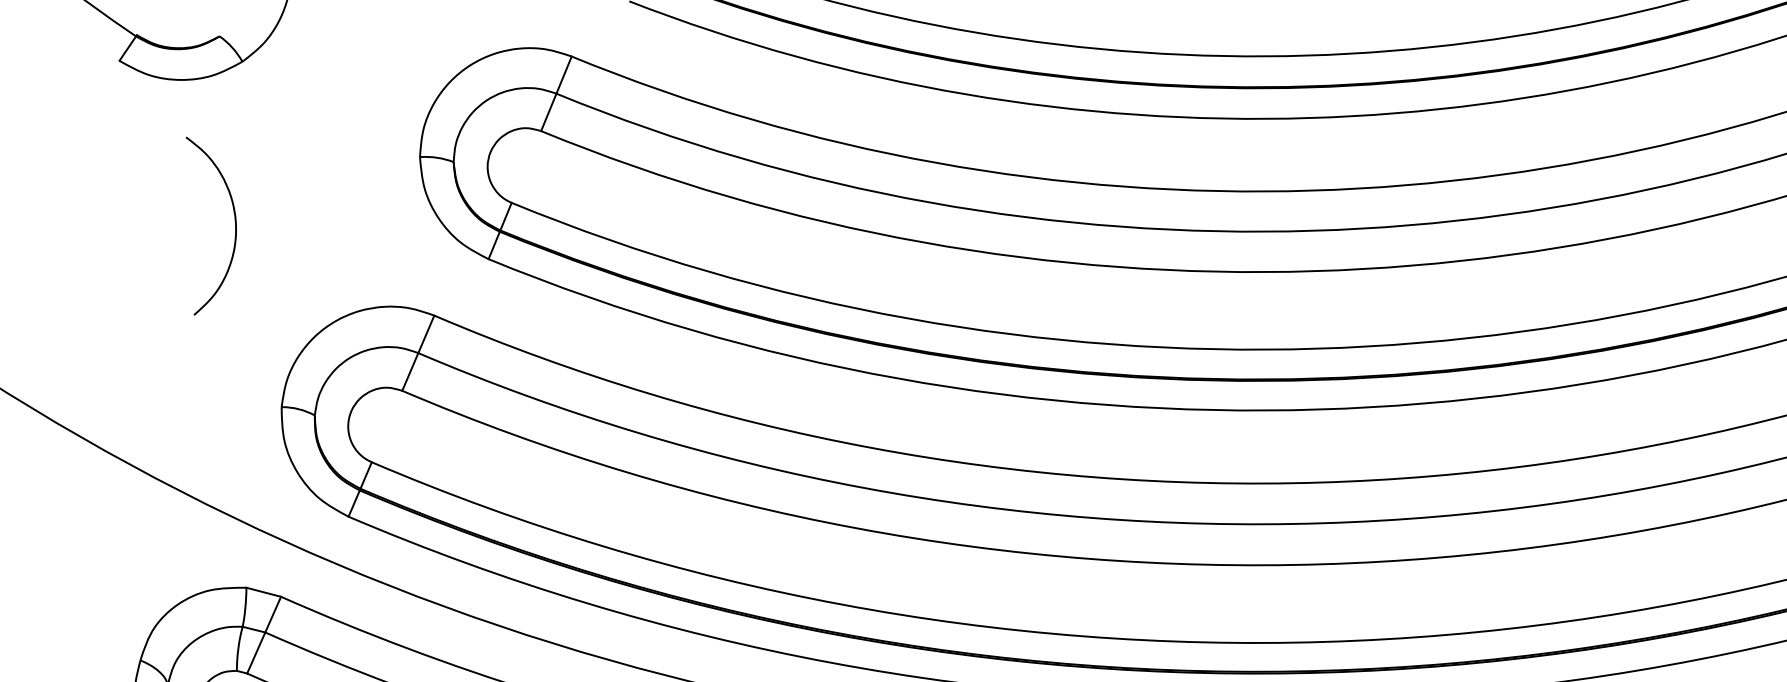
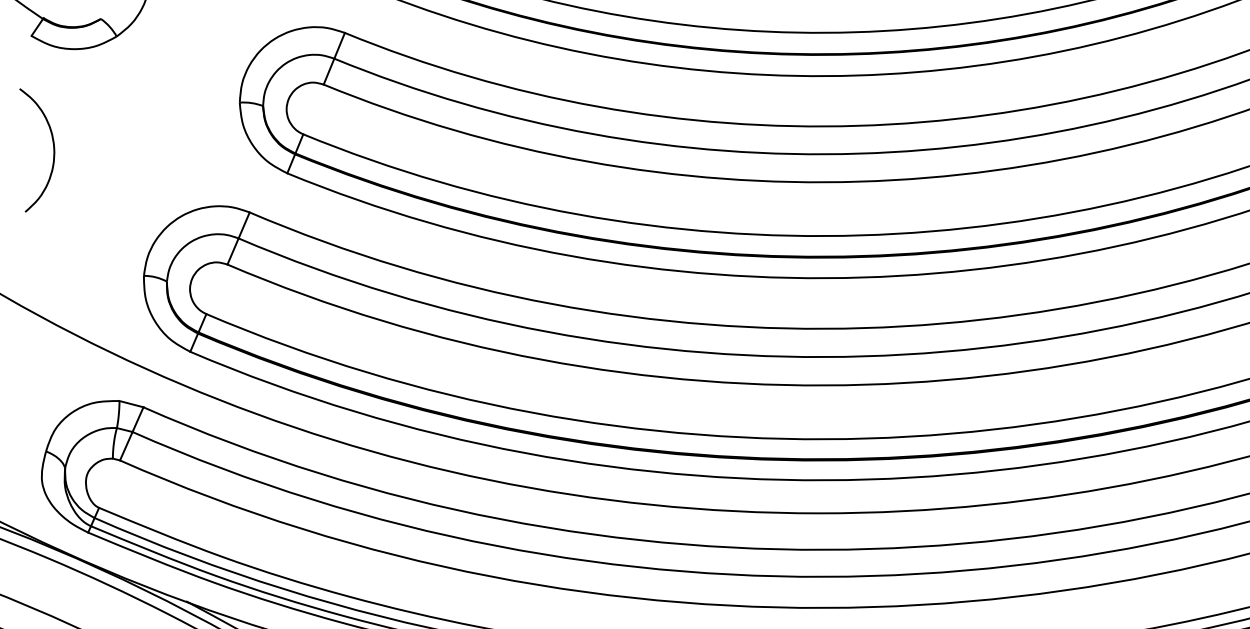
curve: (234, 226) -> (53, 150), moved

